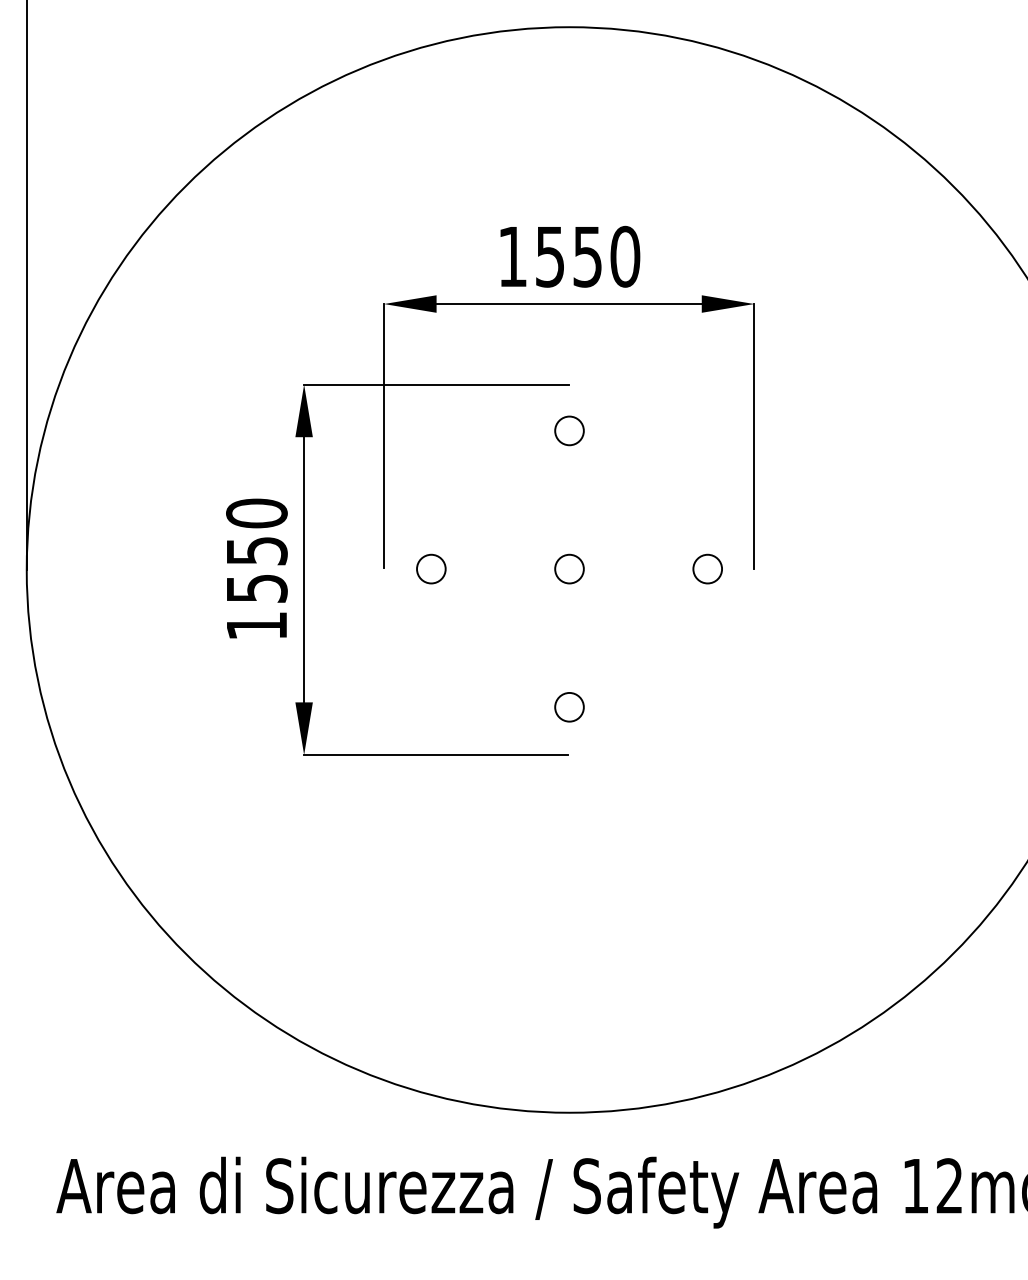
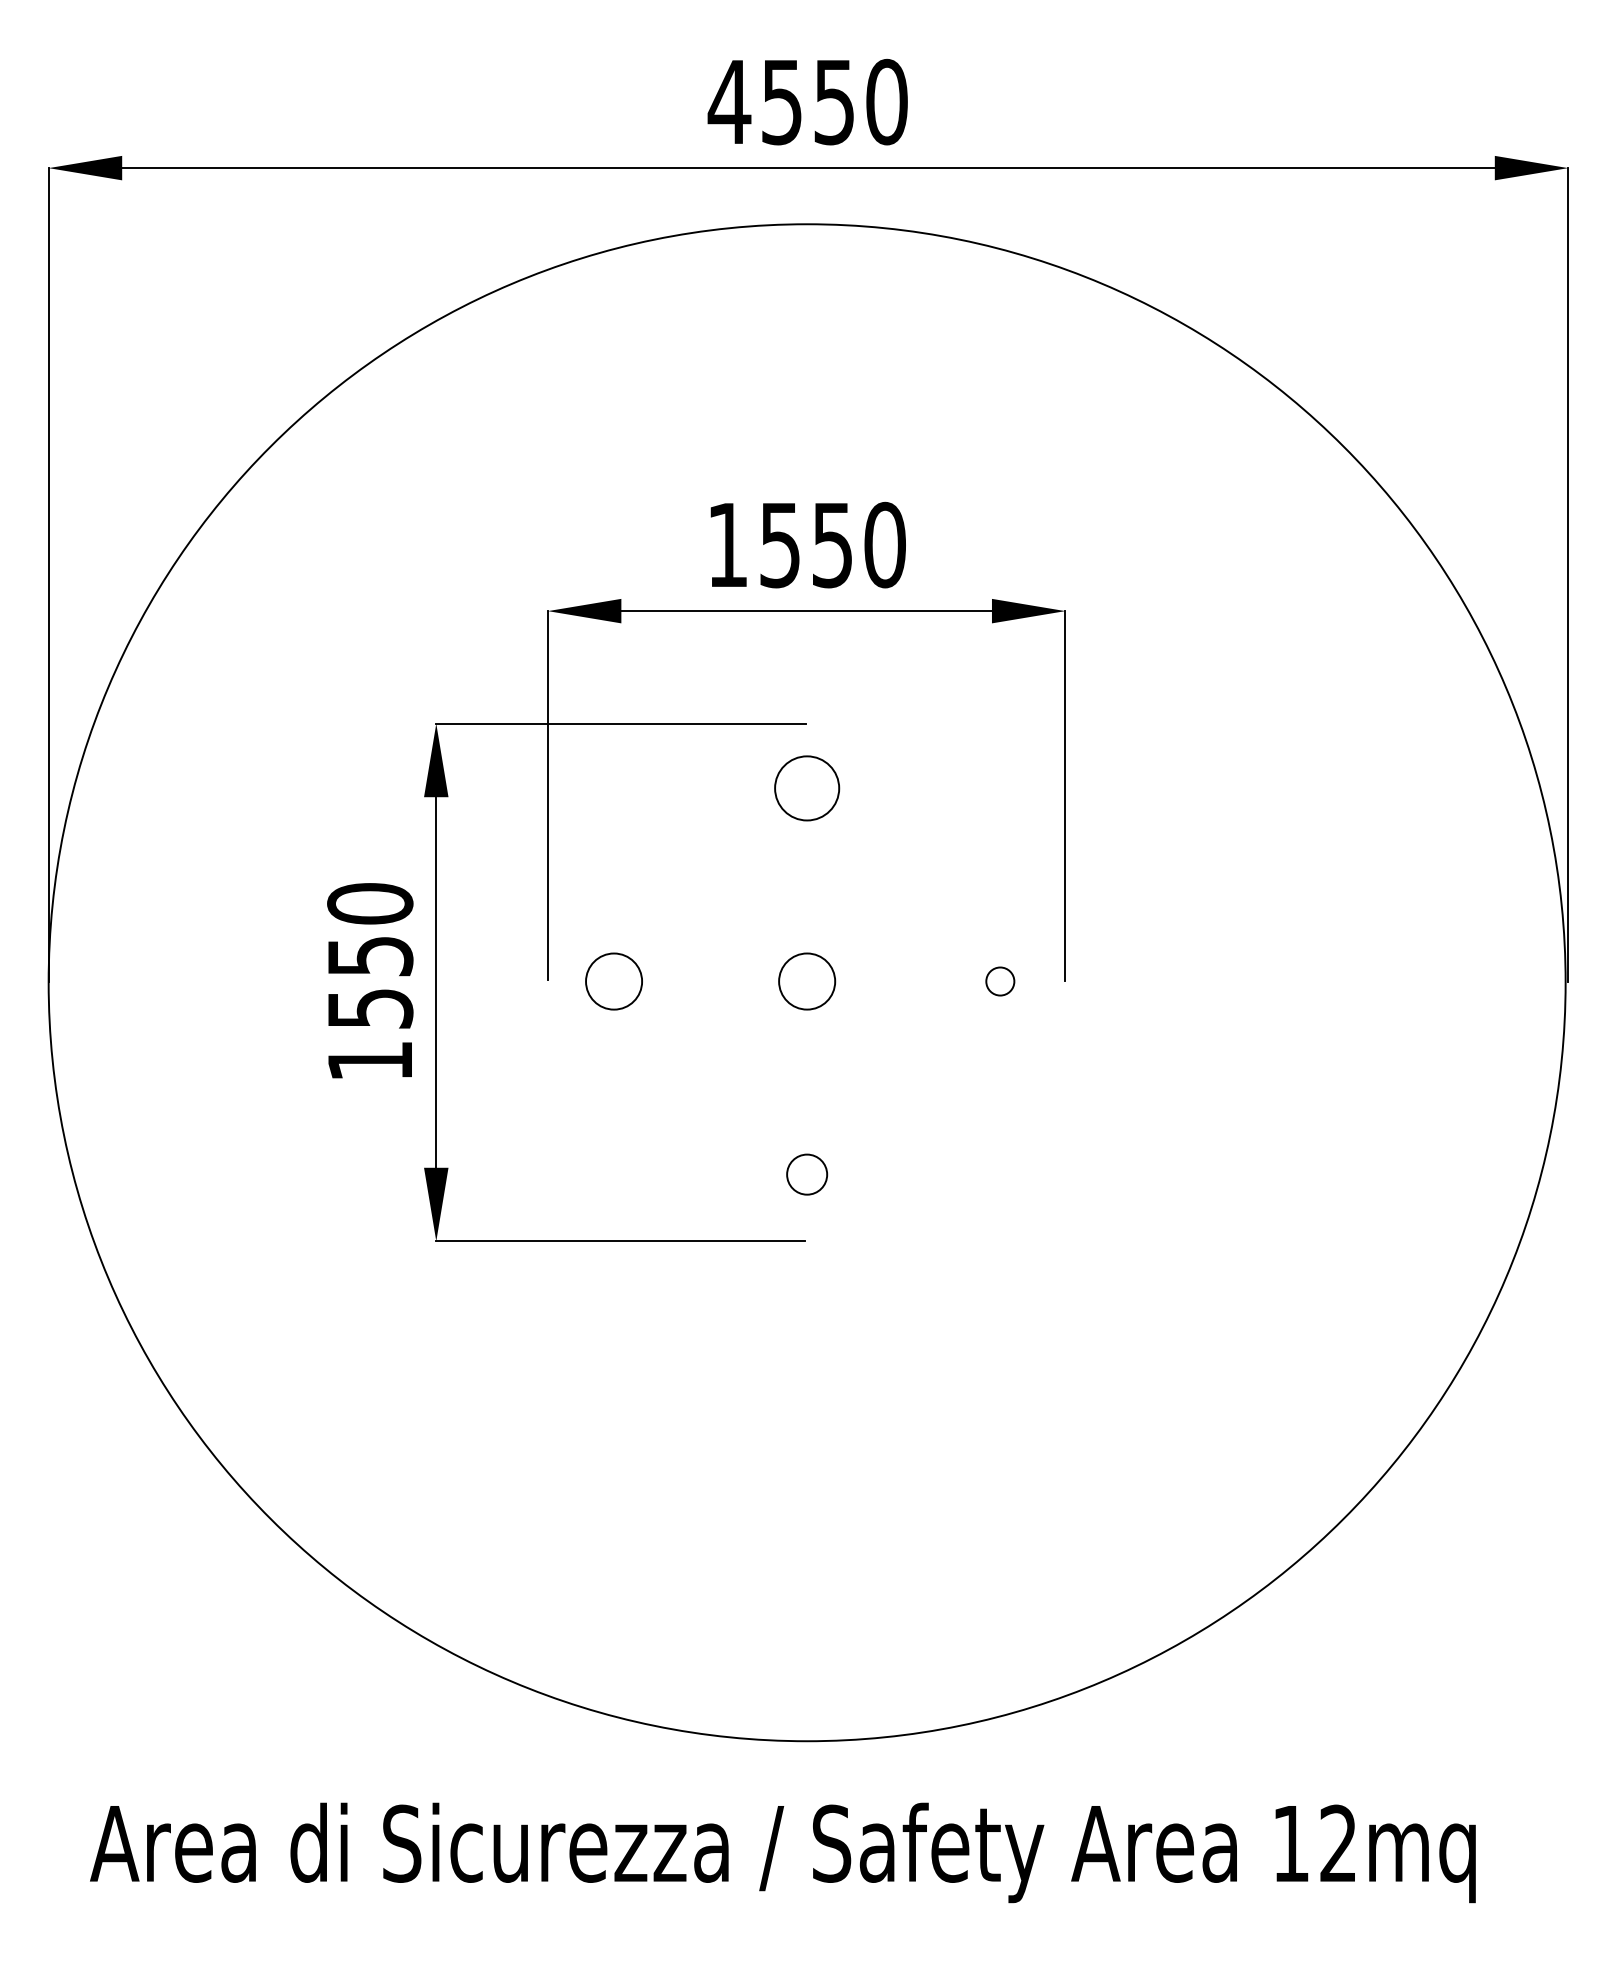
circle: (569, 430) -> (807, 788), size x1.6
circle: (430, 569) -> (613, 981), size x1.4
circle: (569, 569) -> (807, 981), size x1.4
circle: (707, 569) -> (1000, 981), size x0.7

